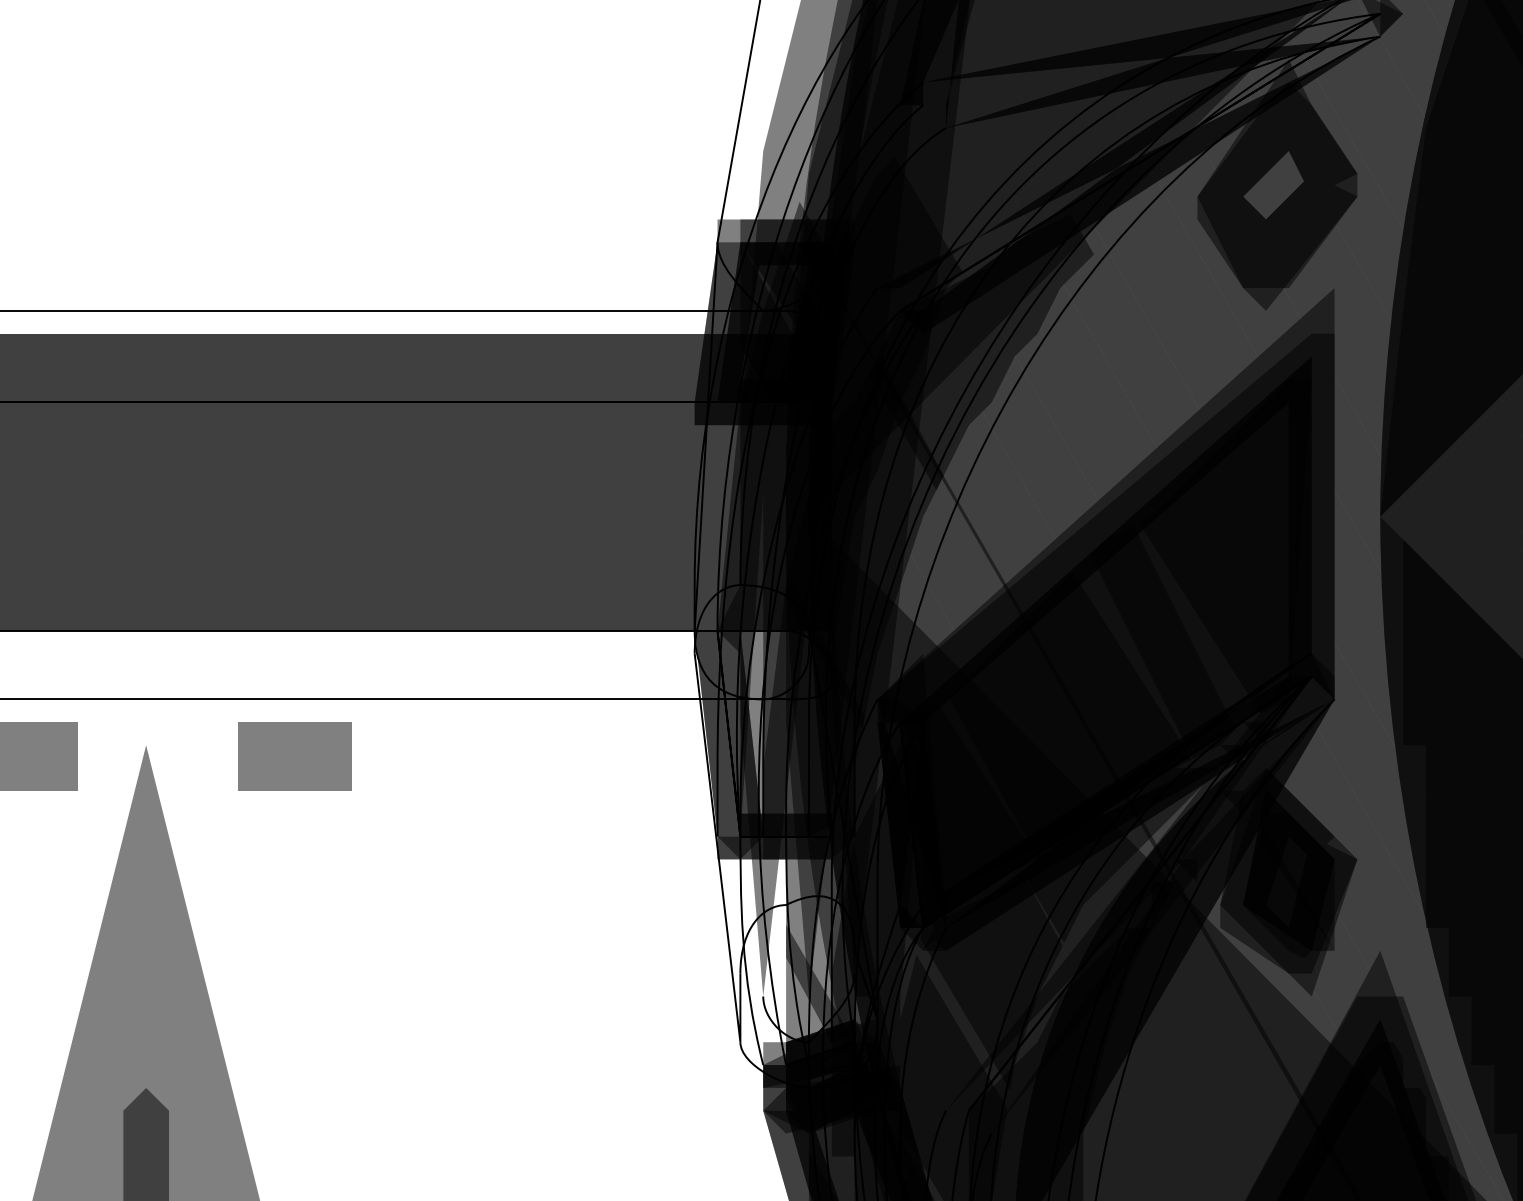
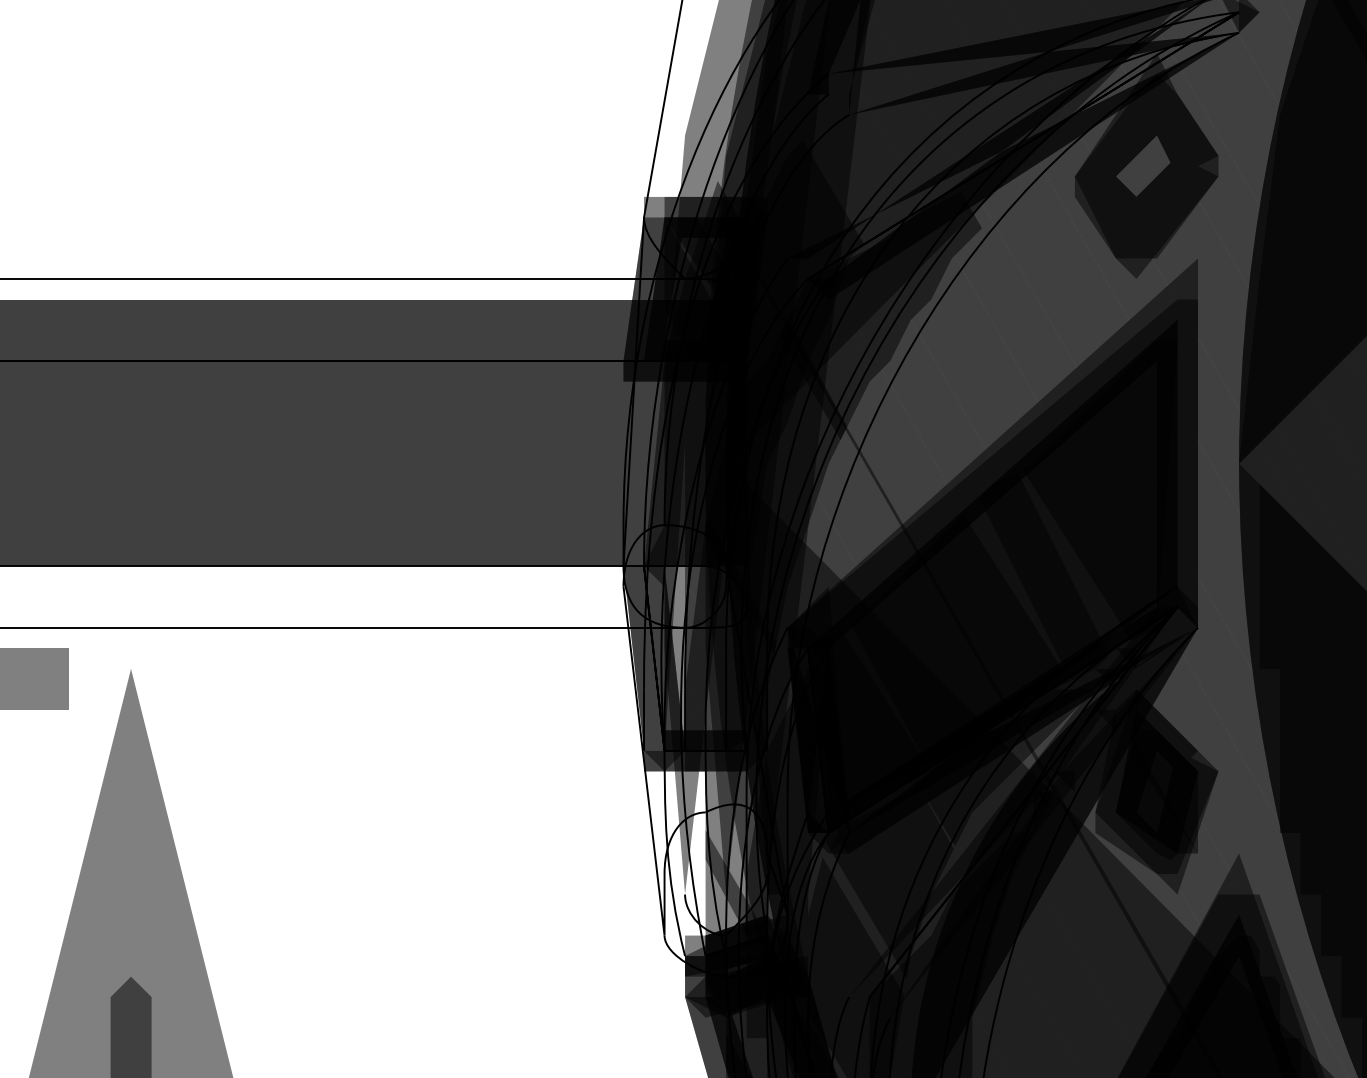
part: (294, 756) -> (264, 679), removed

